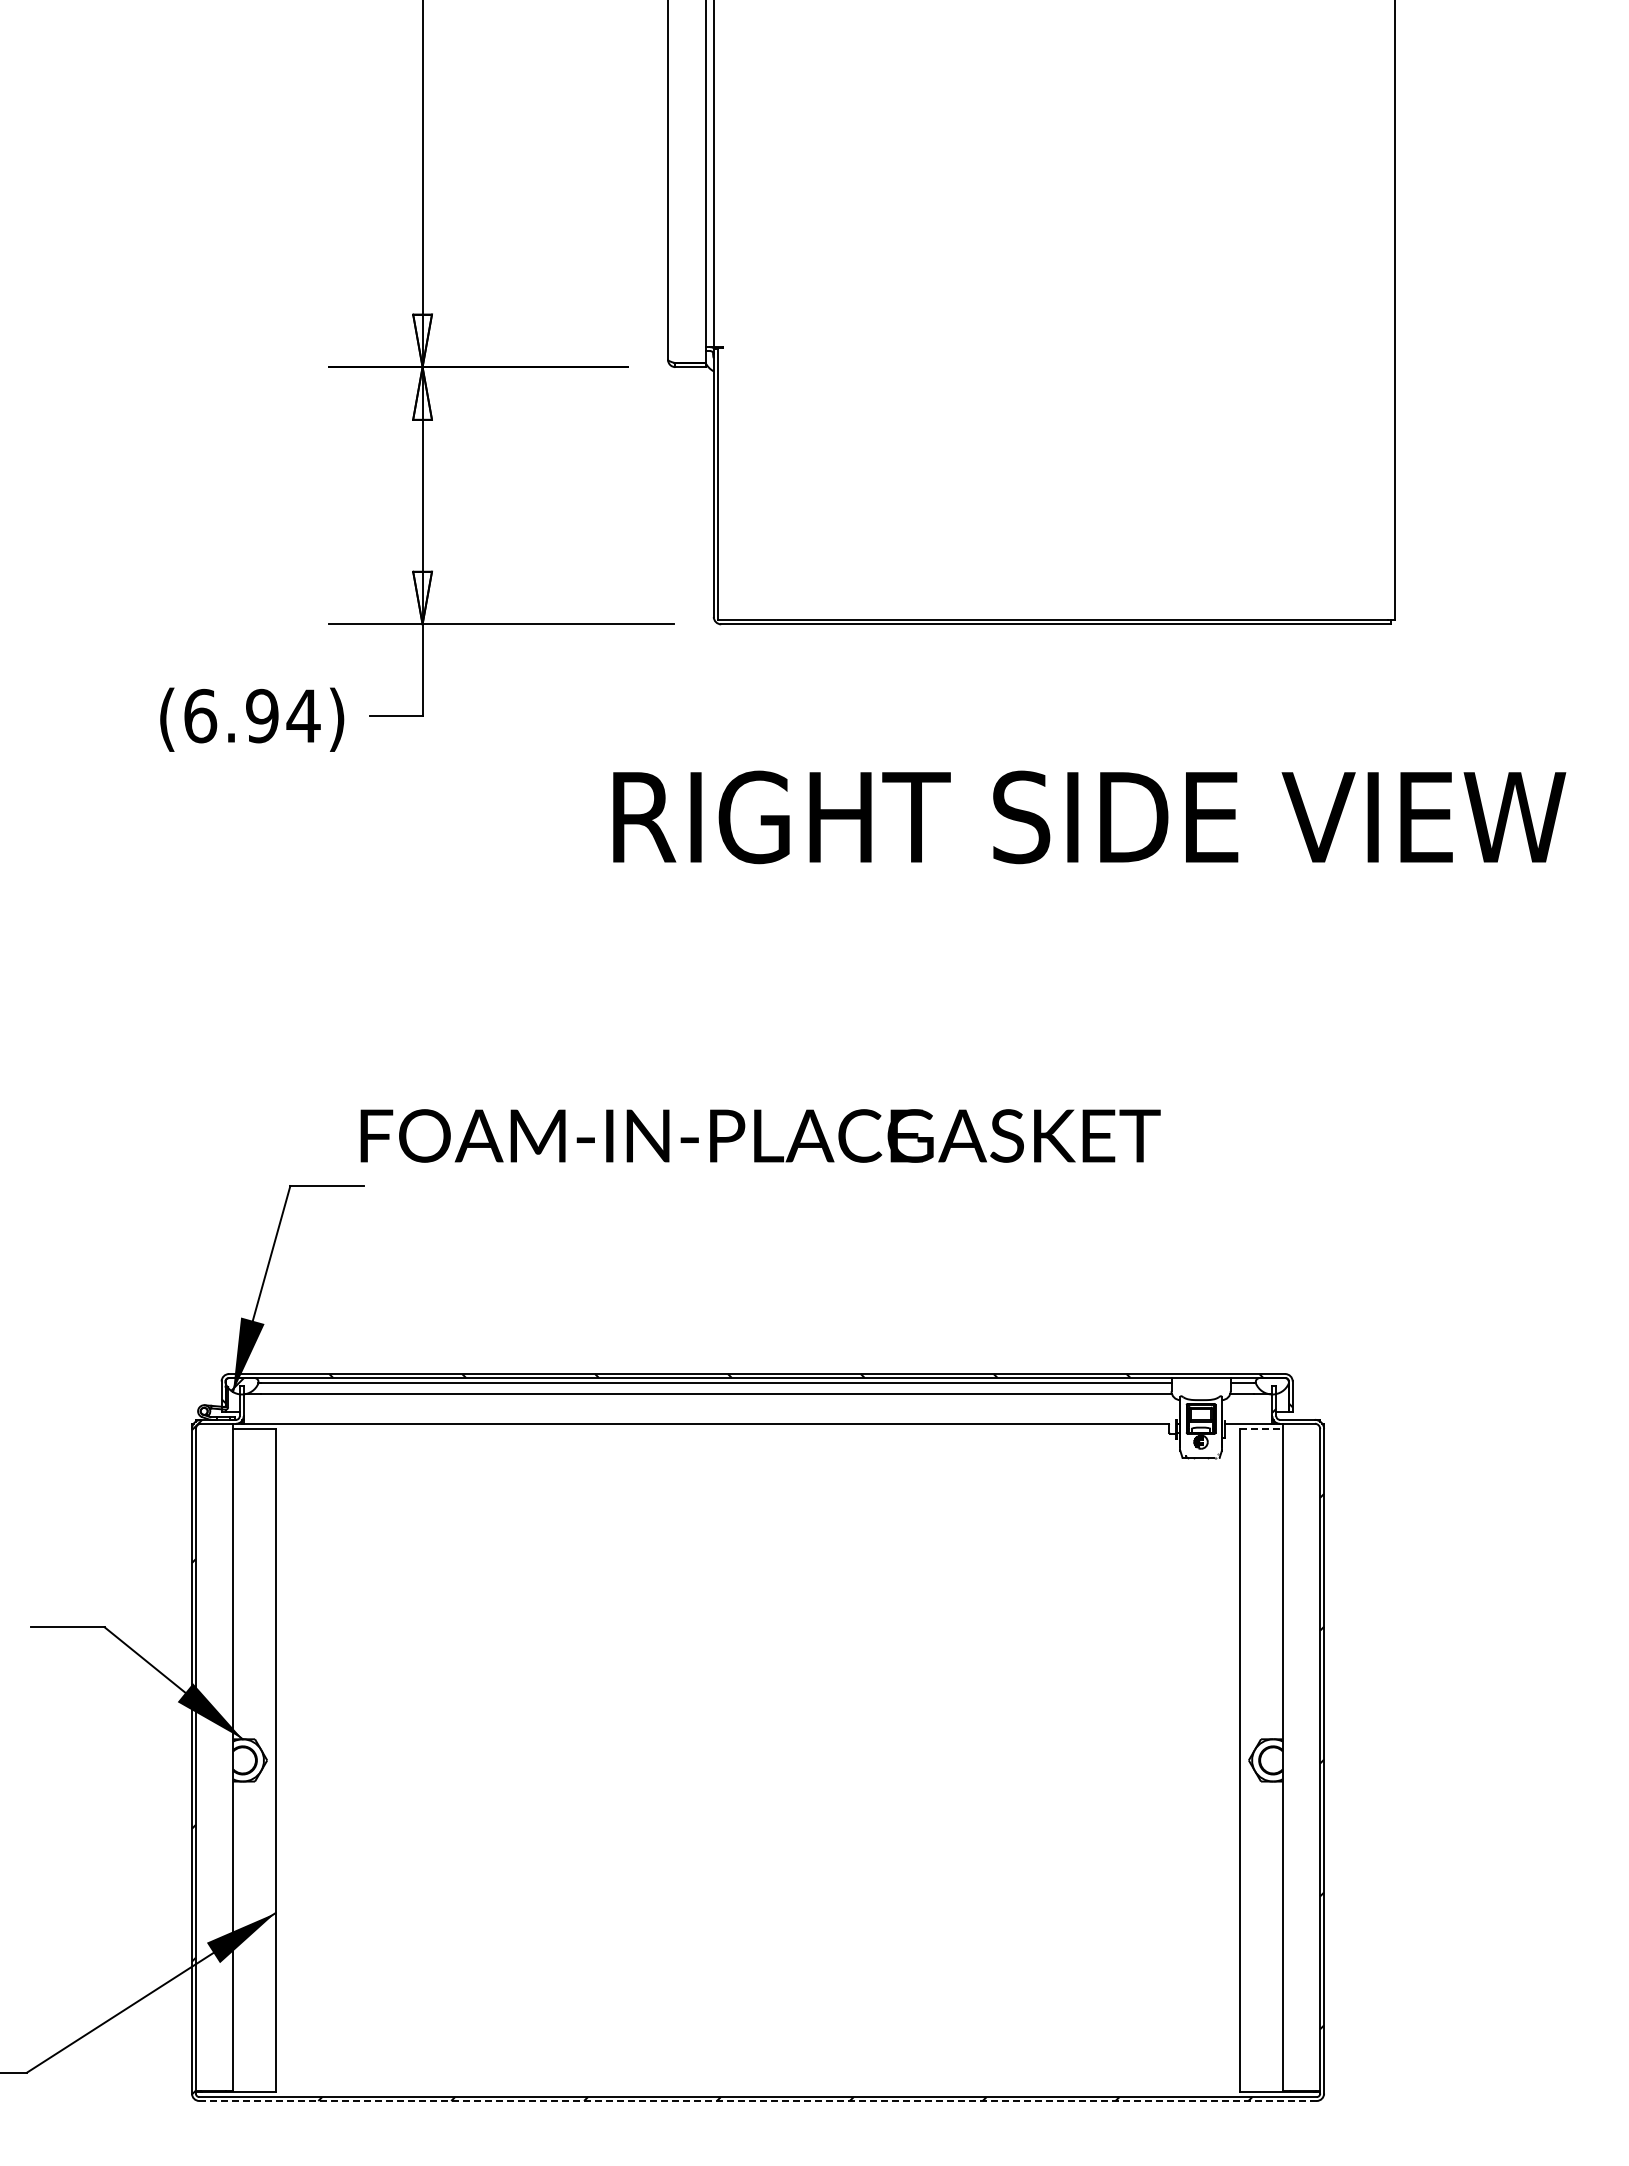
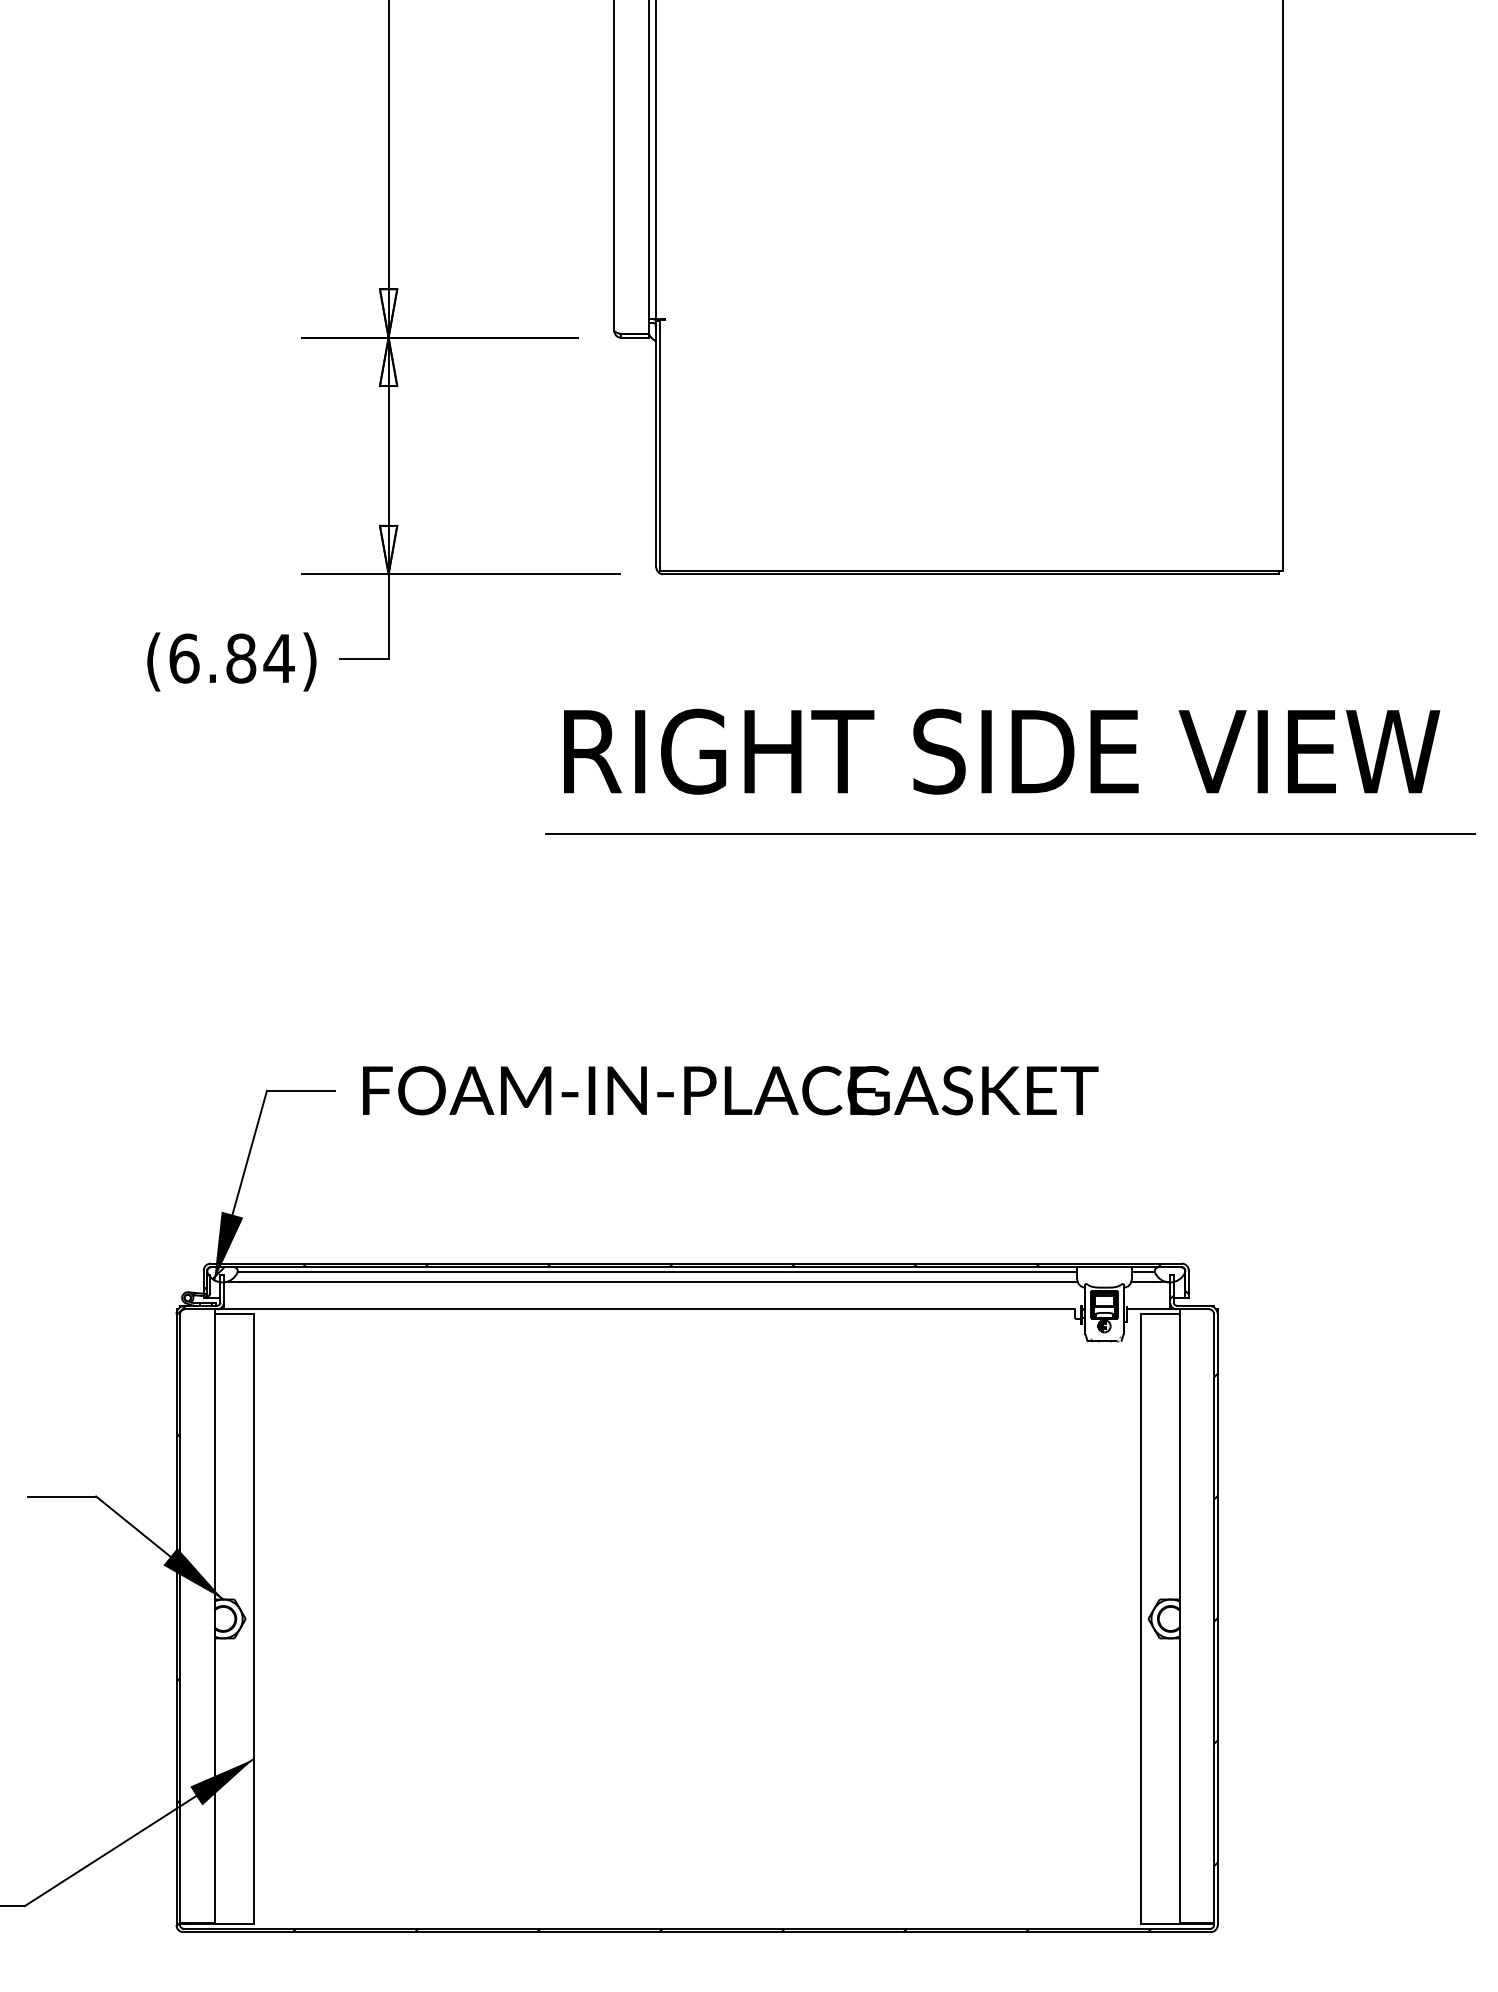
text: (262, 716) -> (241, 658), (6.94) -> (6.84)
line: (1098, 906) -> (1010, 833), added
text: (760, 1135) -> (730, 1090), moved
line: (1261, 1429) -> (1160, 1314), dashed -> solid
line: (758, 2101) -> (697, 1932), dashed -> solid

